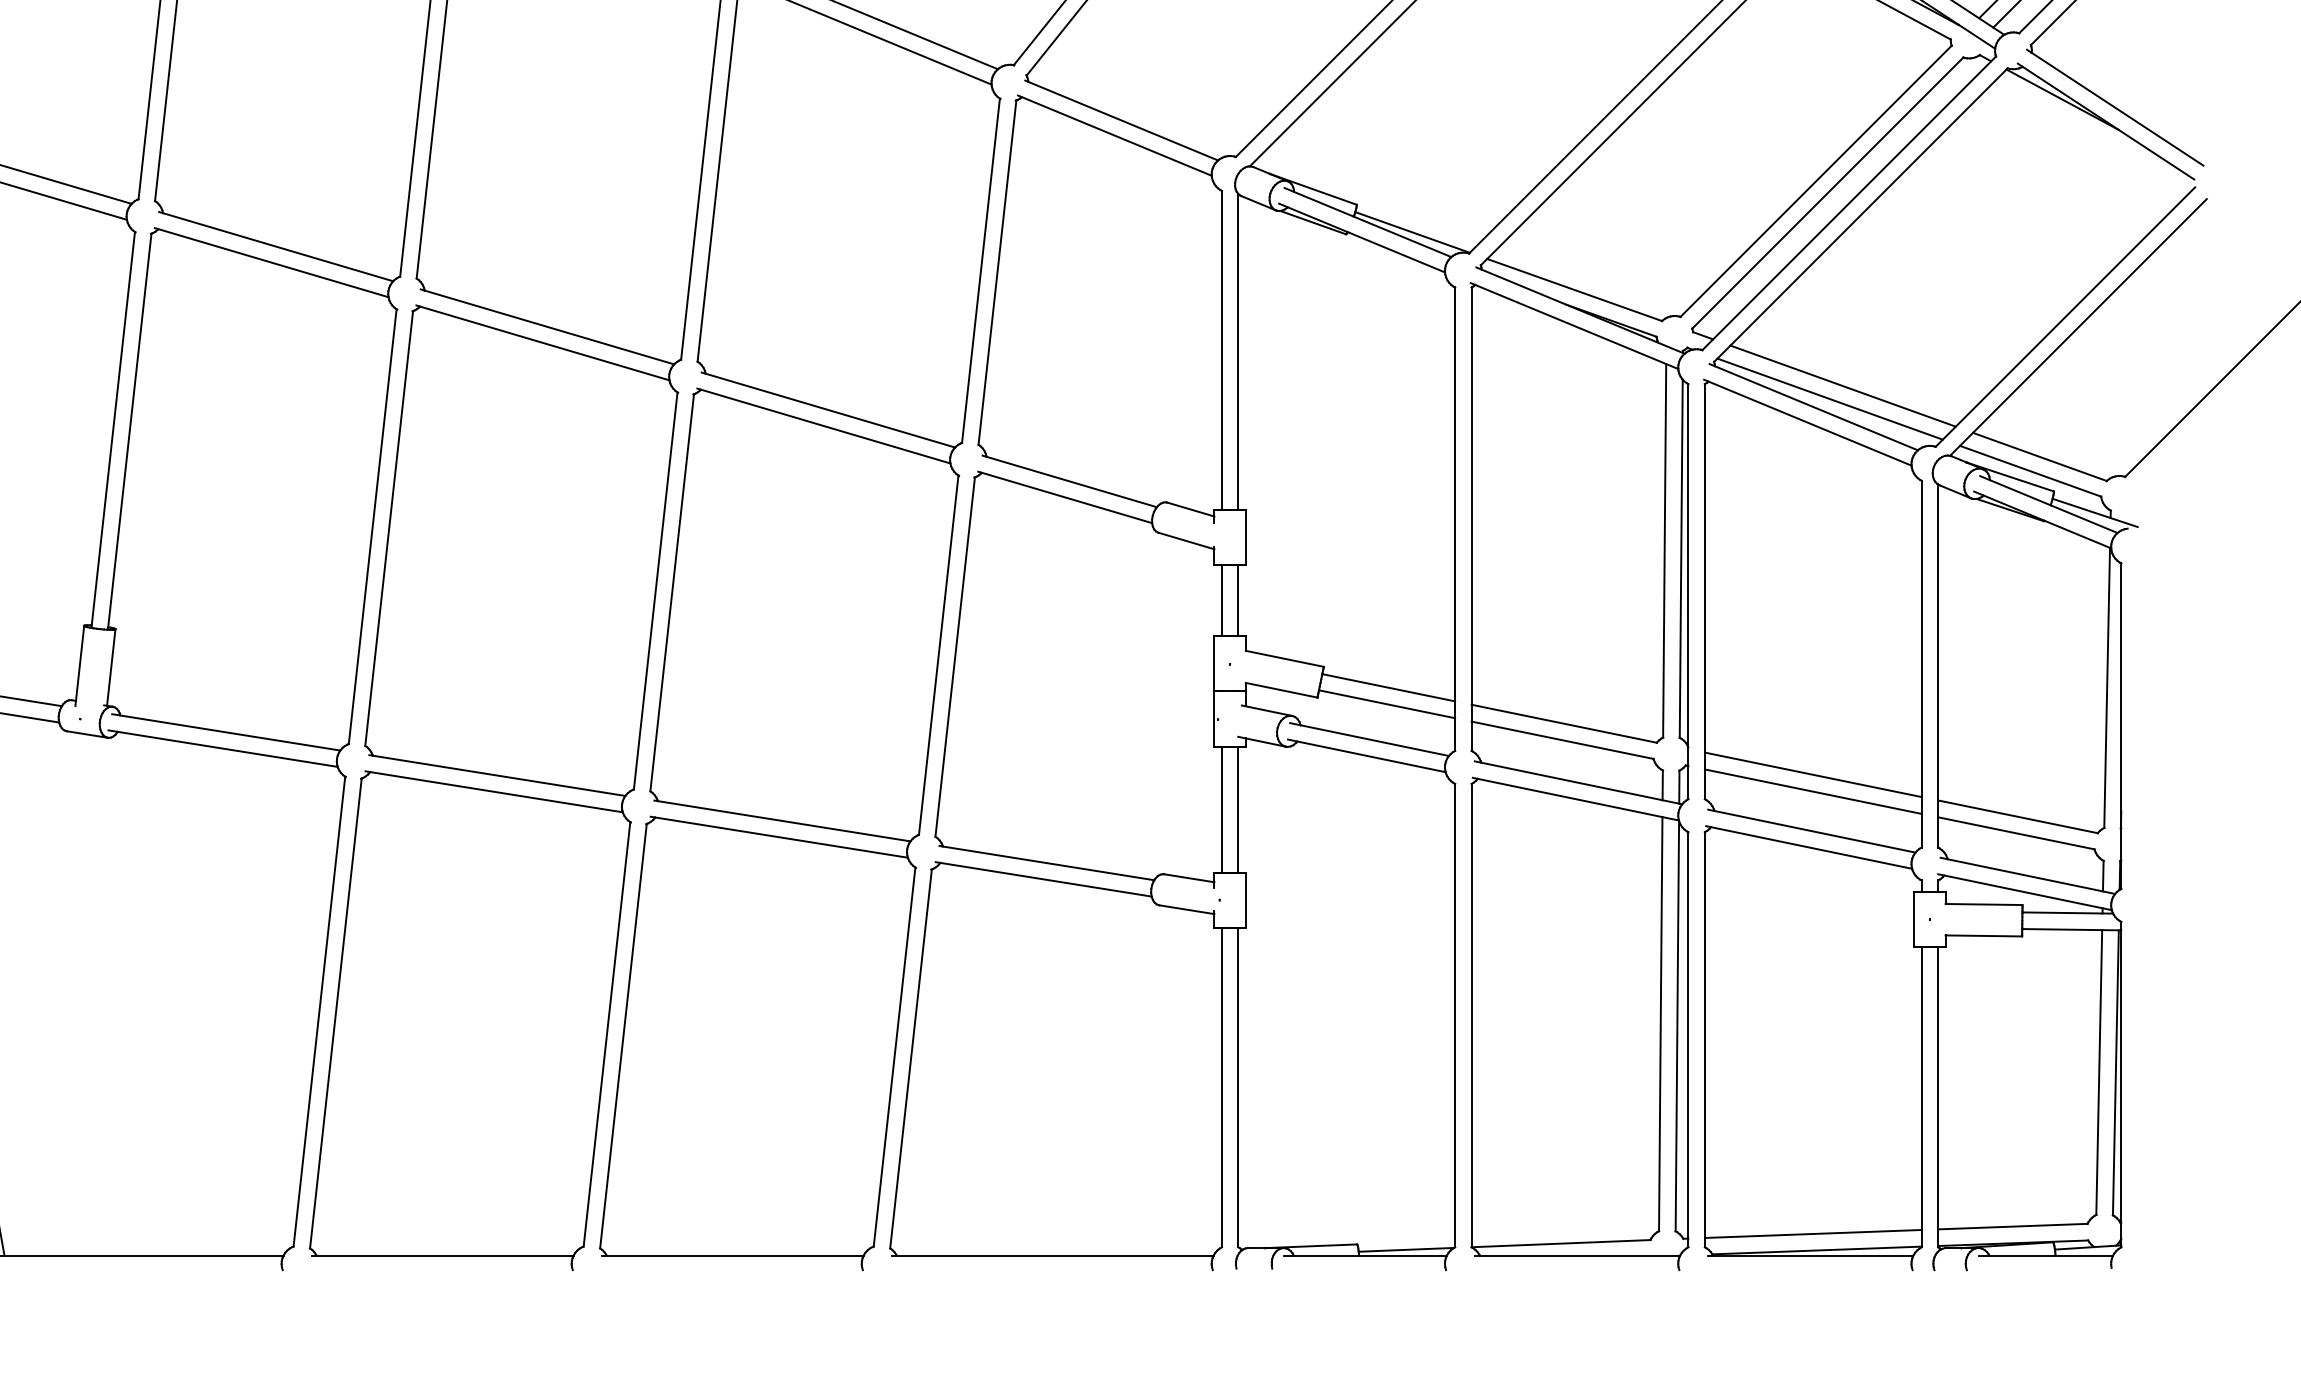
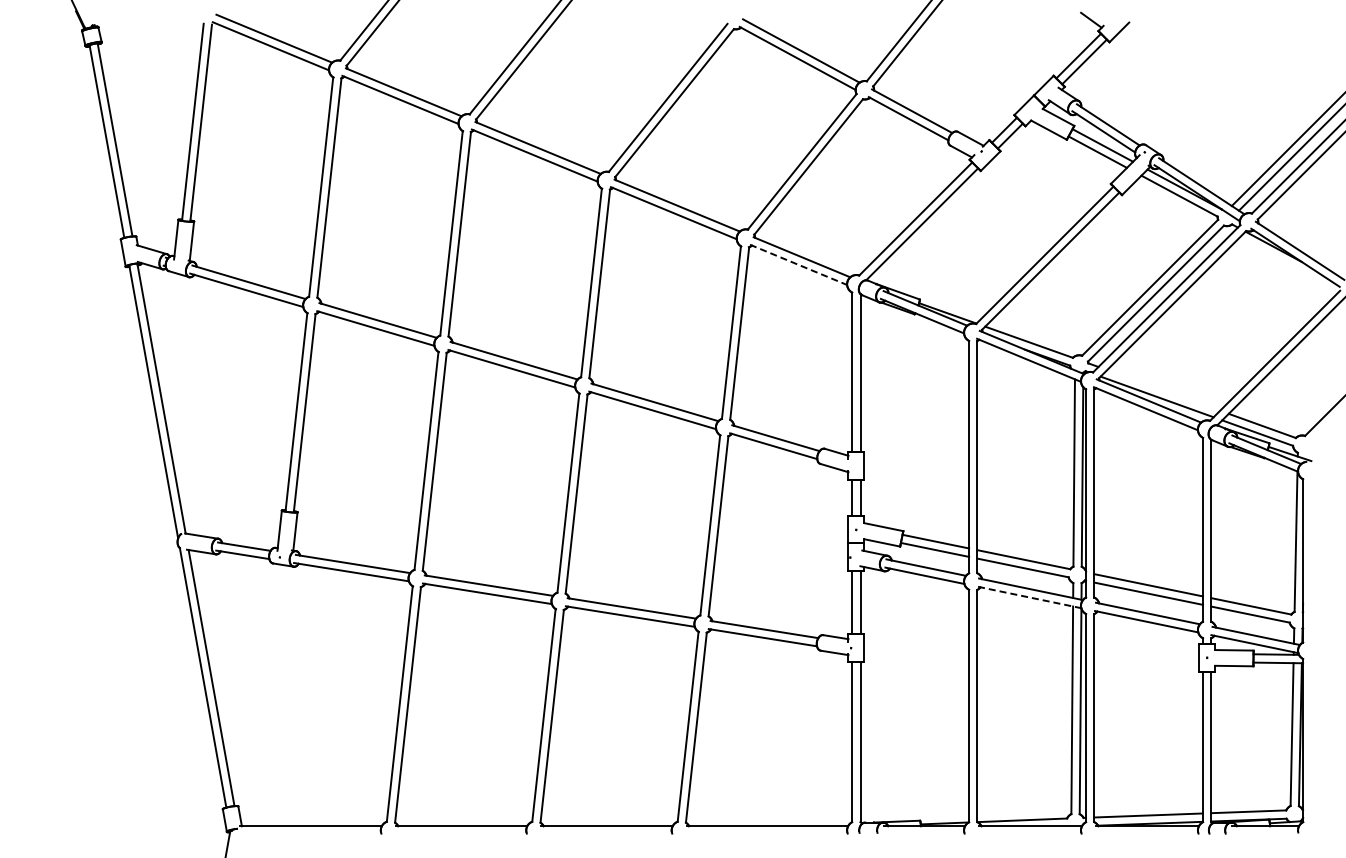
line: (1114, 134) -> (798, 264), solid -> dashed
line: (1842, 386) -> (1163, 390), removed
line: (1575, 799) -> (1029, 597), solid -> dashed

